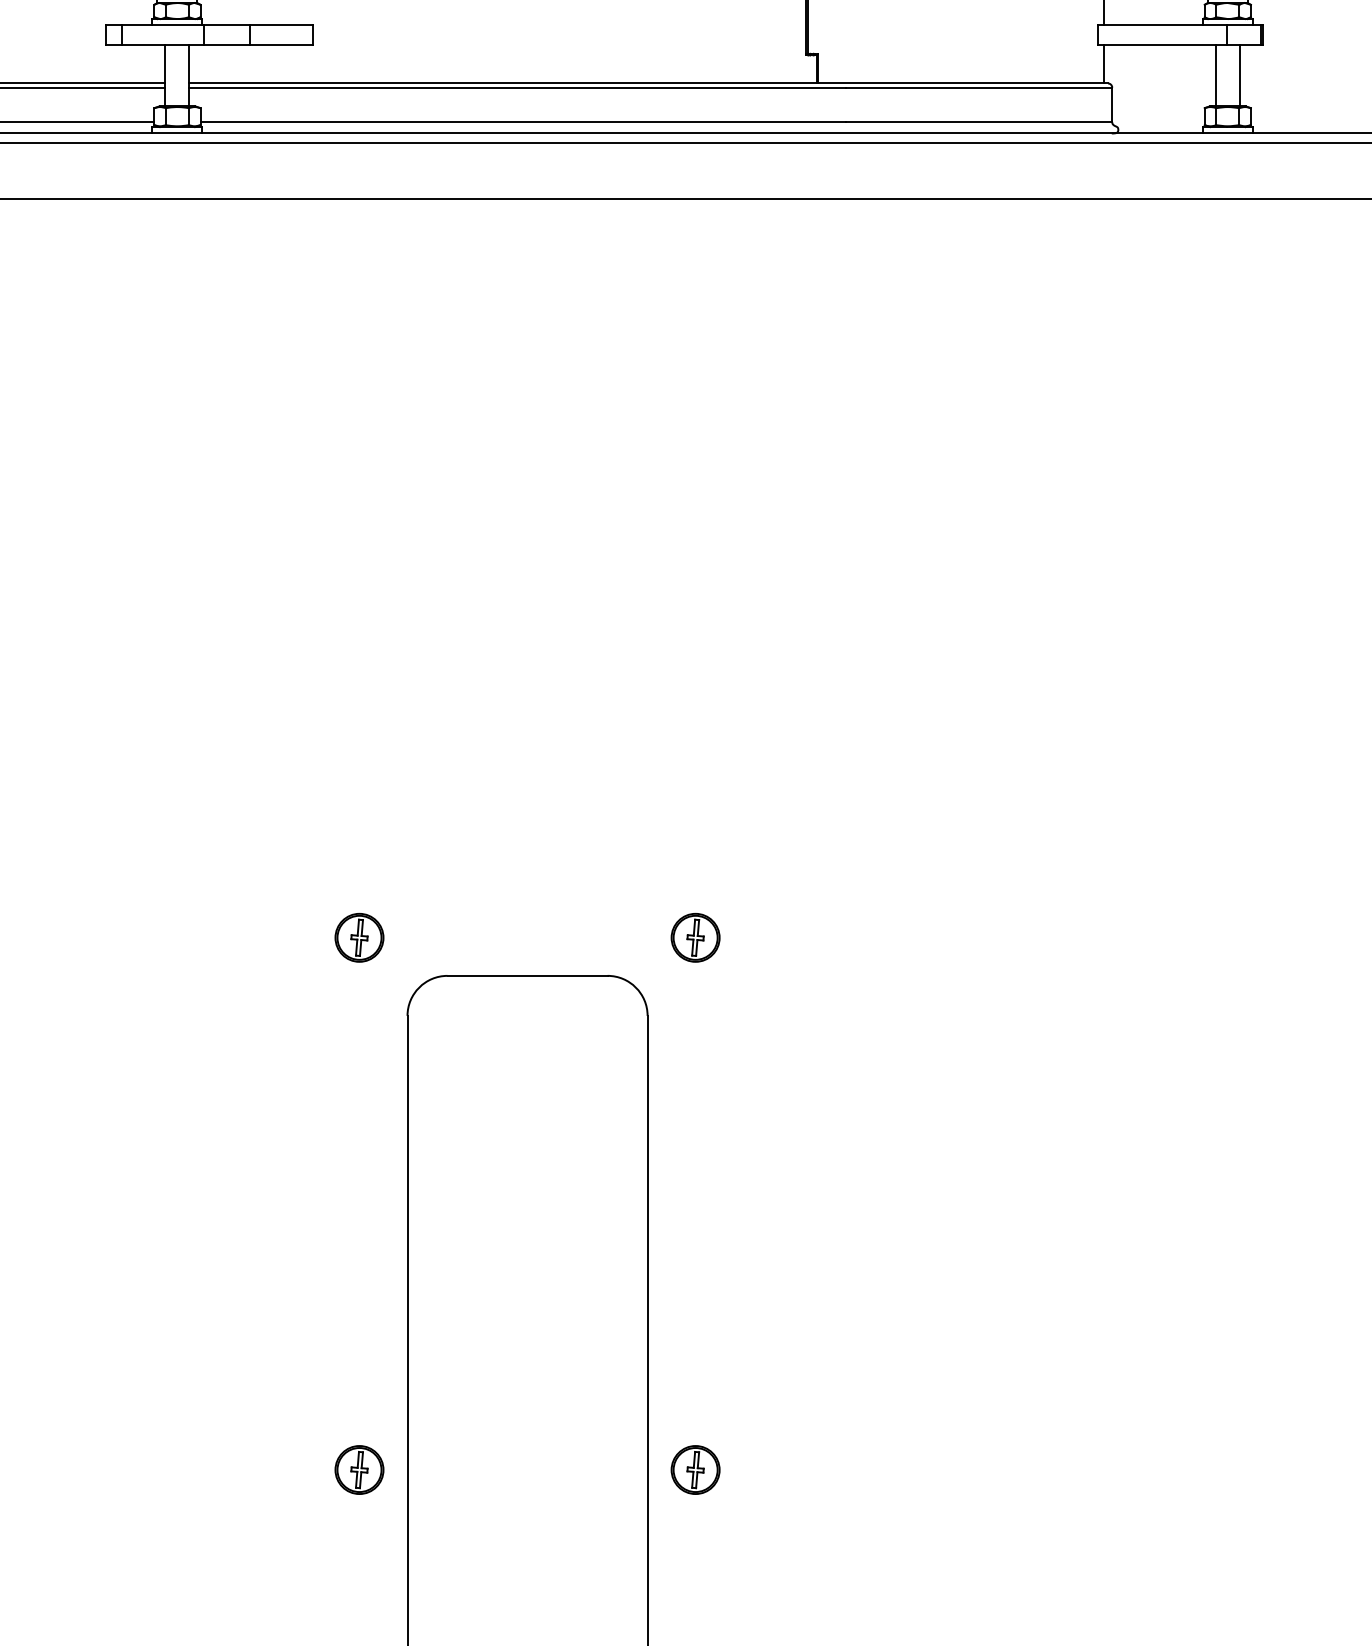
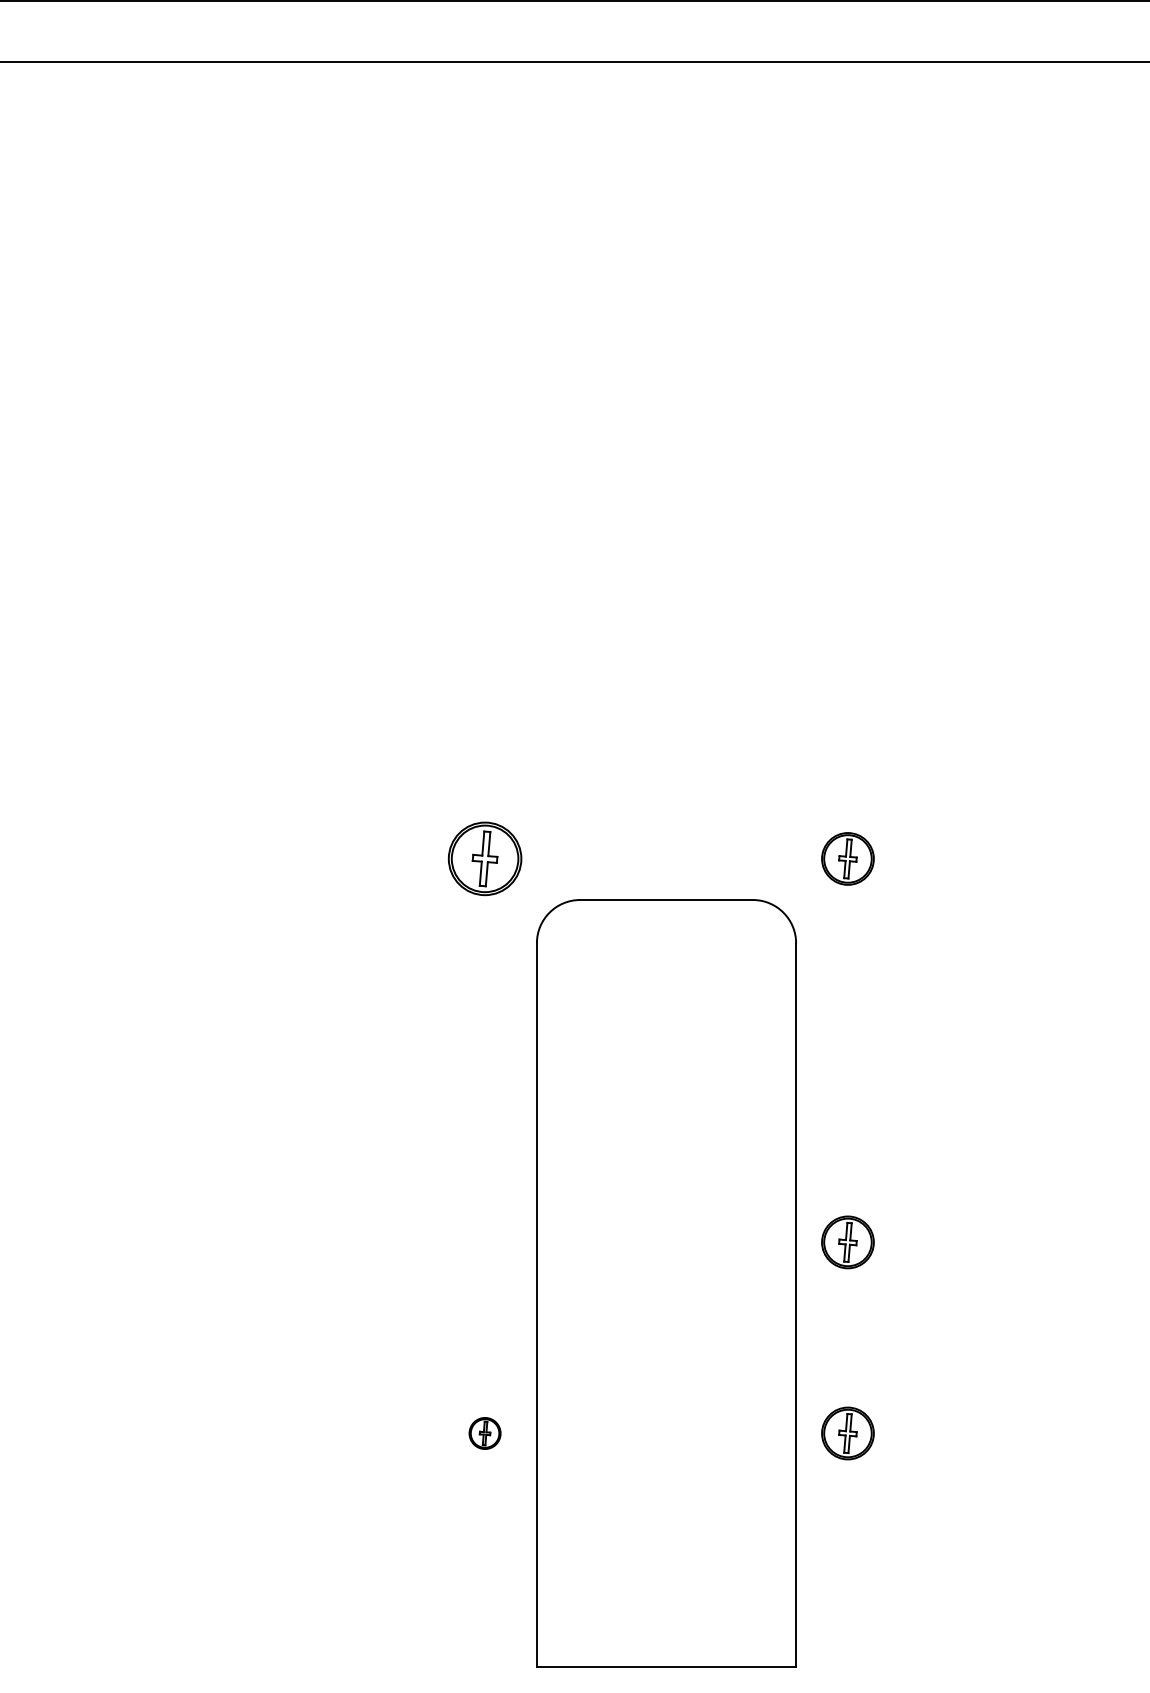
part: (359, 937) -> (485, 858), size x1.4
part: (695, 1292) -> (847, 1241), added
part: (359, 1469) -> (485, 1432), size x0.6

